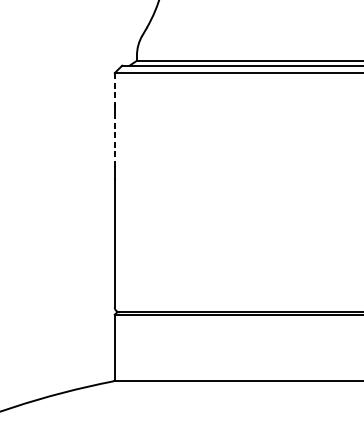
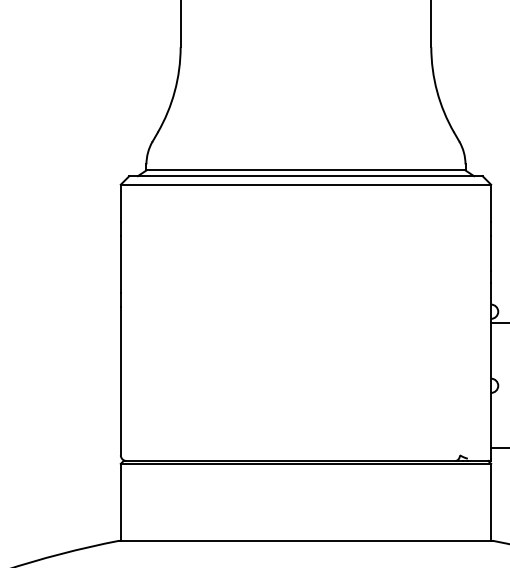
line: (114, 89) -> (120, 203), dashed -> solid
line: (114, 142) -> (120, 264), dashed -> solid

